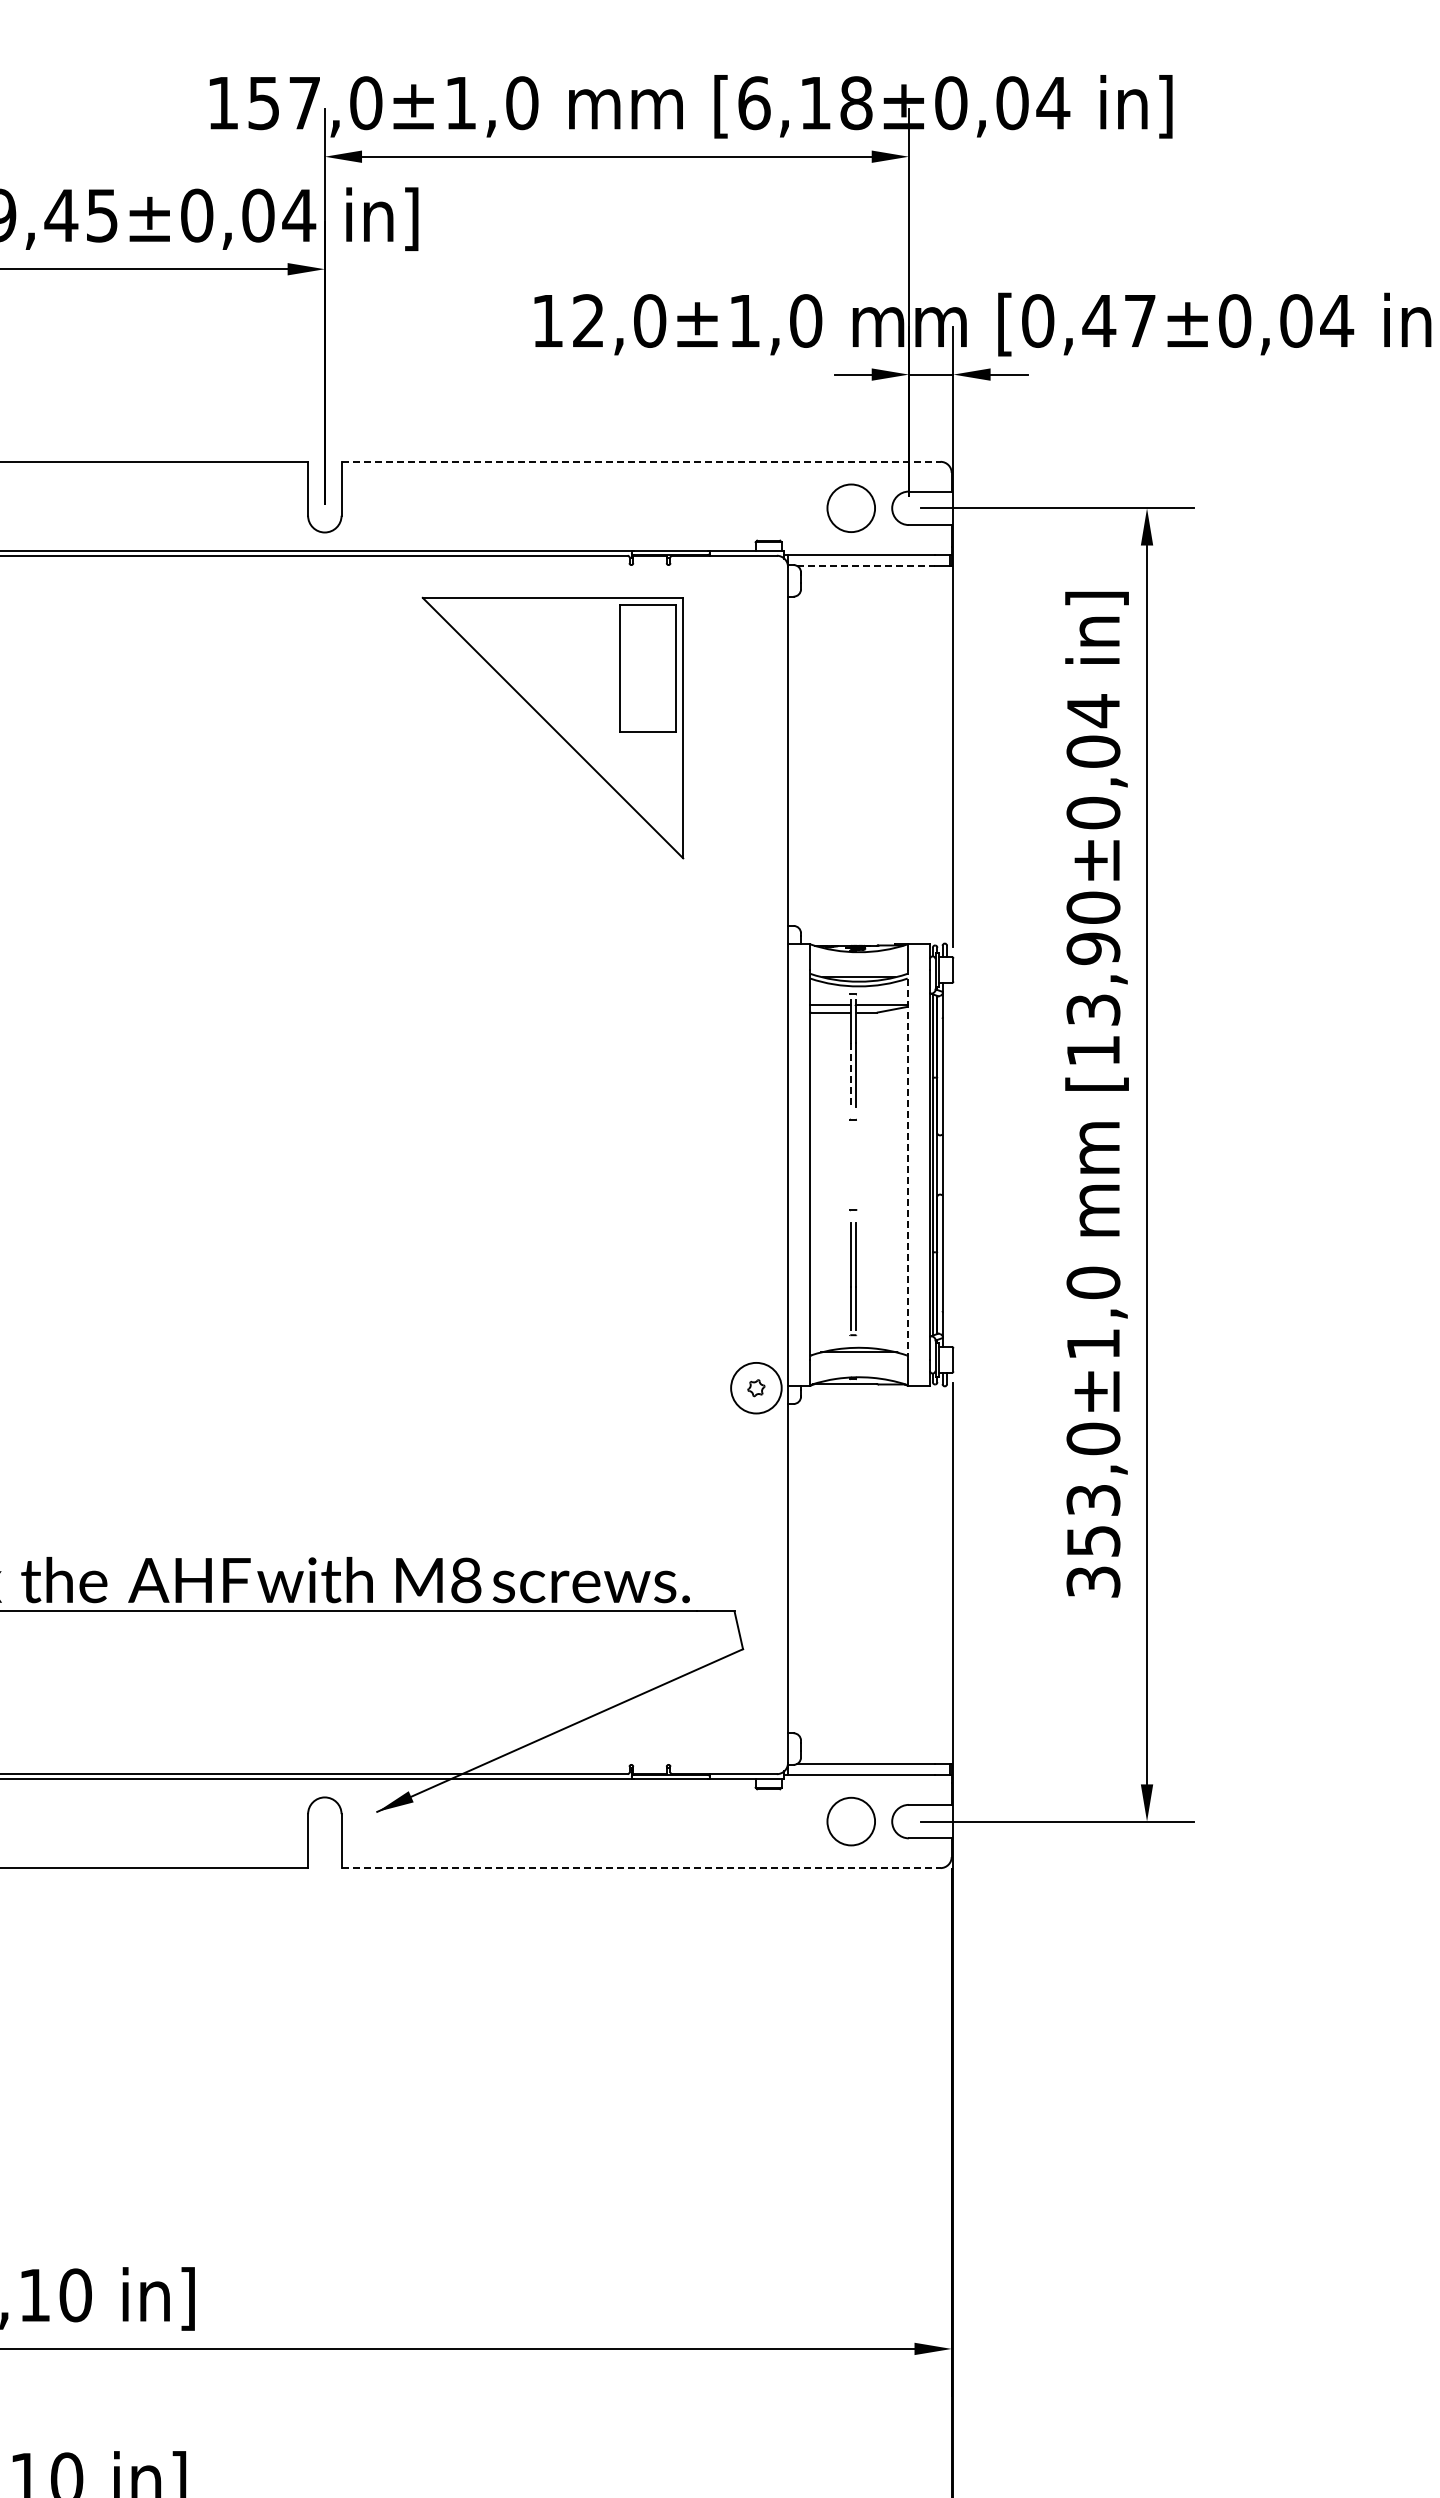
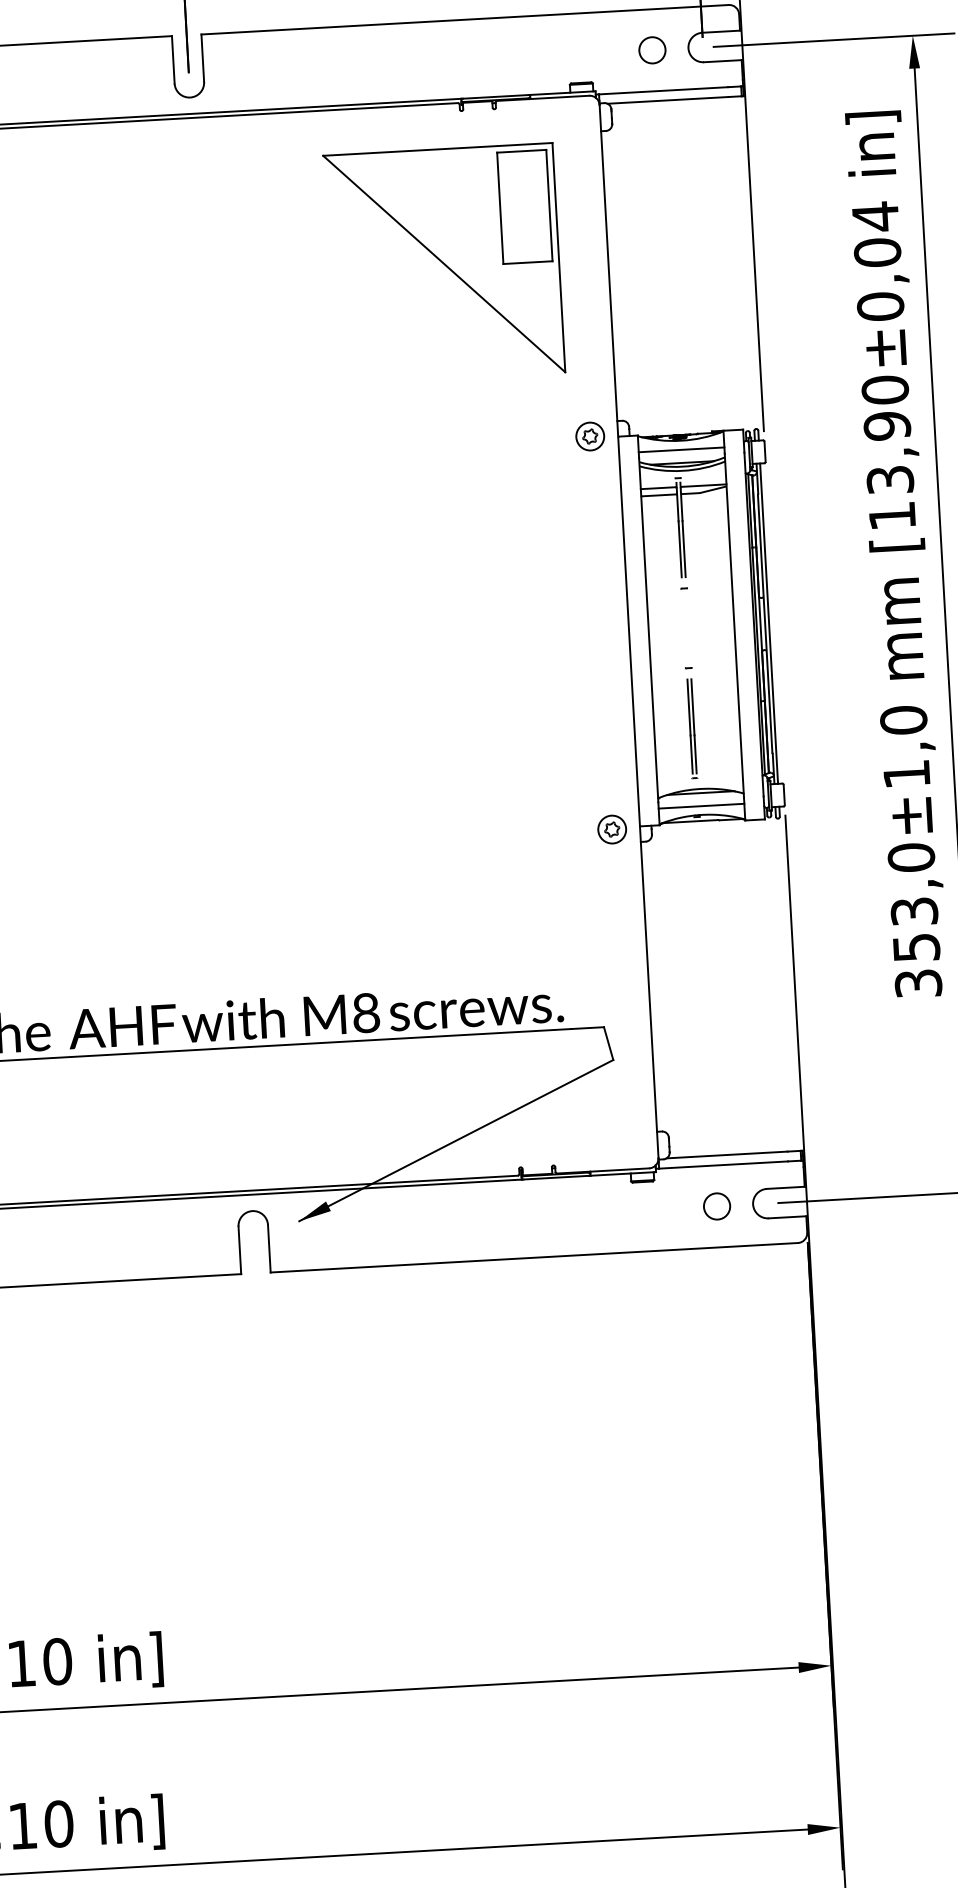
line: (641, 461) -> (465, 19), dashed -> solid
circle: (851, 508) -> (652, 50), size x0.62
line: (865, 565) -> (667, 99), dashed -> solid
part: (552, 727) -> (443, 263), moved
part: (756, 941) -> (590, 436), added
line: (858, 962) -> (681, 449), added
line: (851, 1075) -> (680, 549), dashed -> solid
line: (907, 1164) -> (734, 625), dashed -> solid
line: (947, 1164) -> (769, 623), added
line: (858, 1367) -> (701, 806), added
circle: (756, 1388) -> (612, 829), size x0.62
circle: (851, 1821) -> (717, 1206), size x0.62
line: (641, 1868) -> (534, 1258), dashed -> solid

